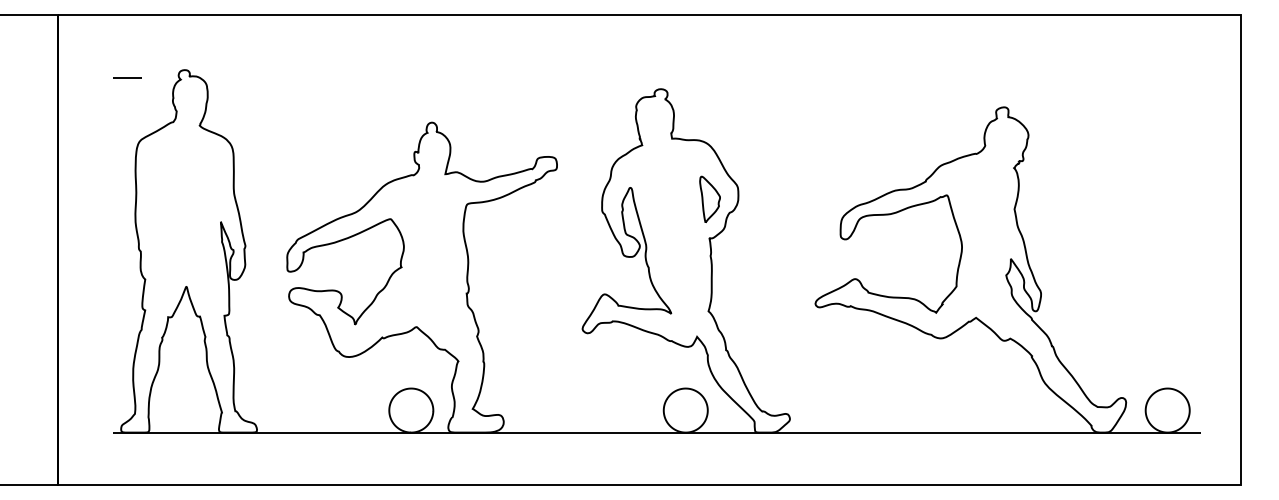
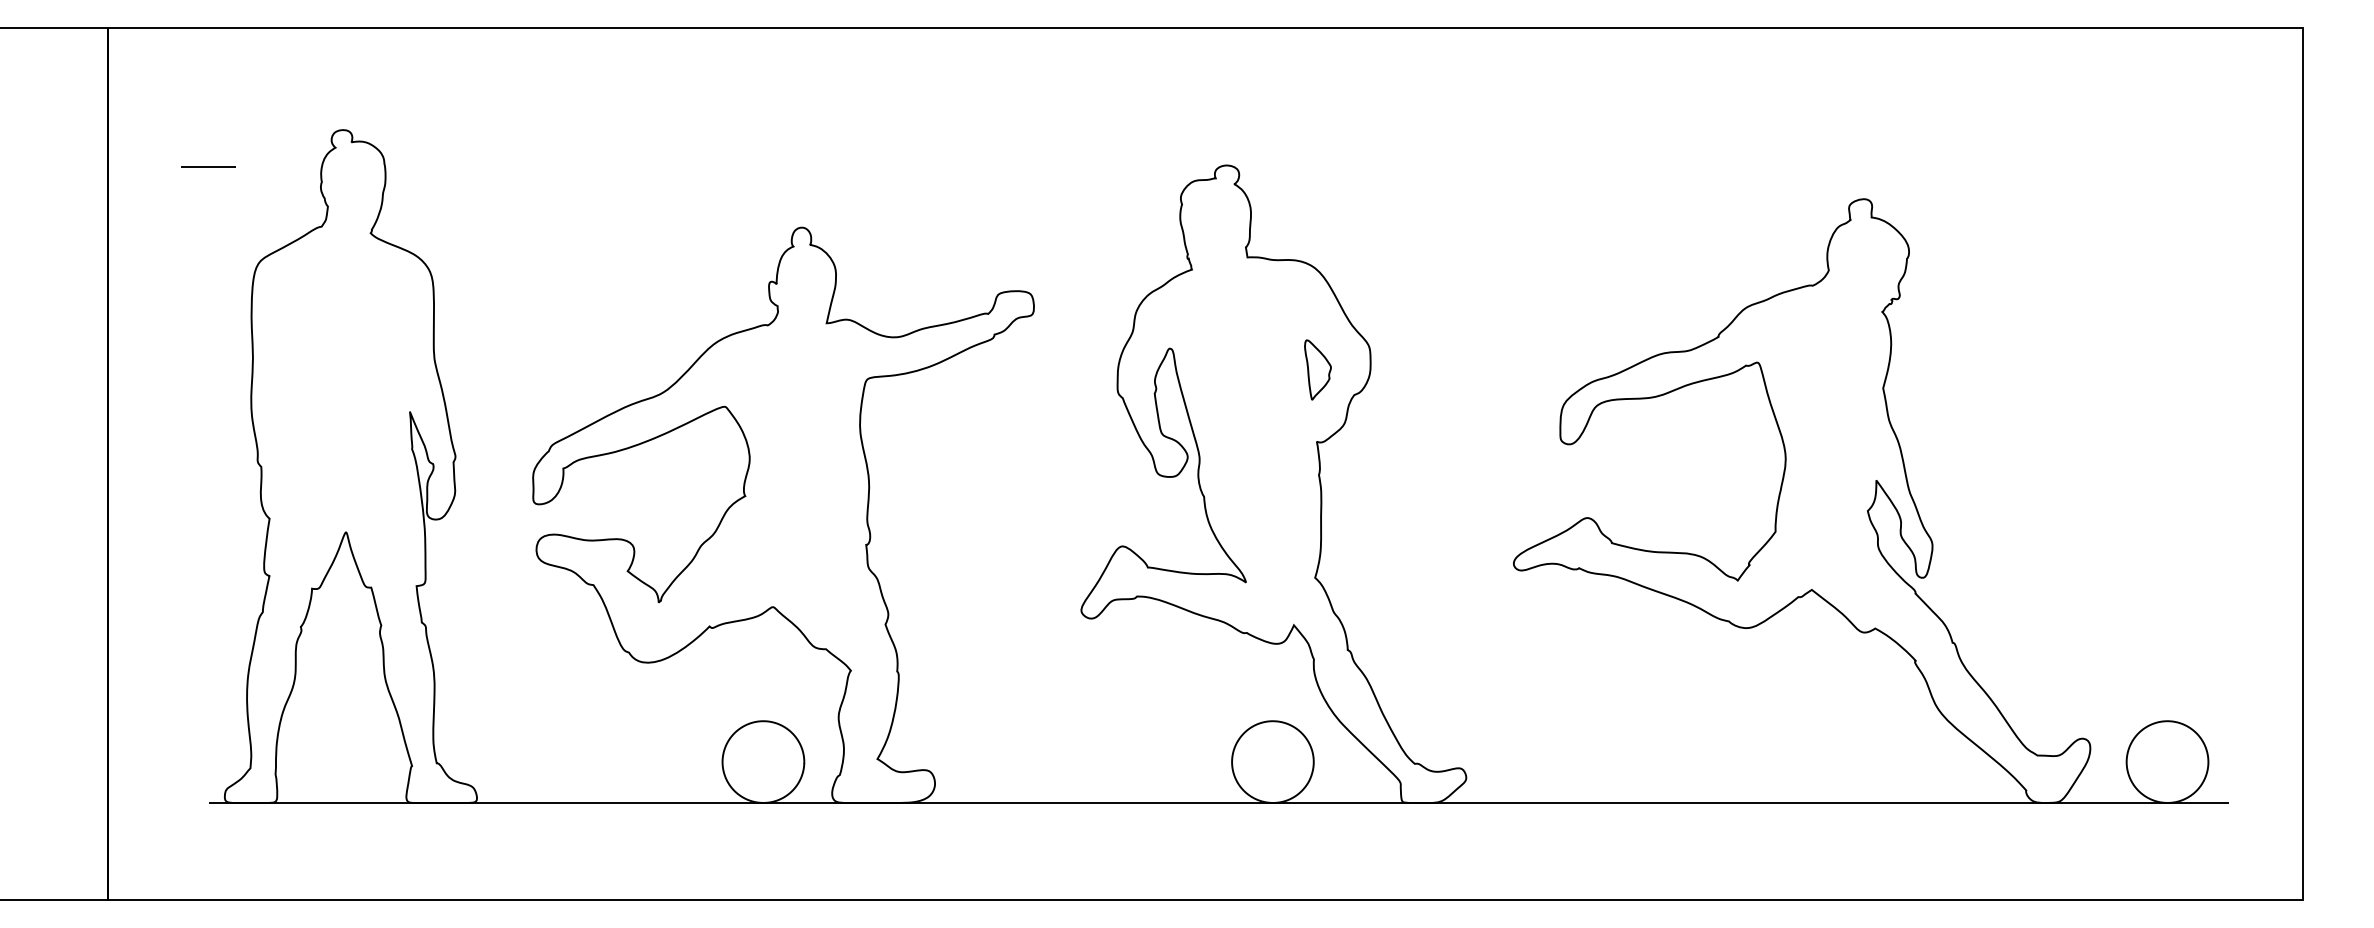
line: (127, 77) -> (208, 166), moved
part: (709, 198) -> (1316, 368), size x0.7

